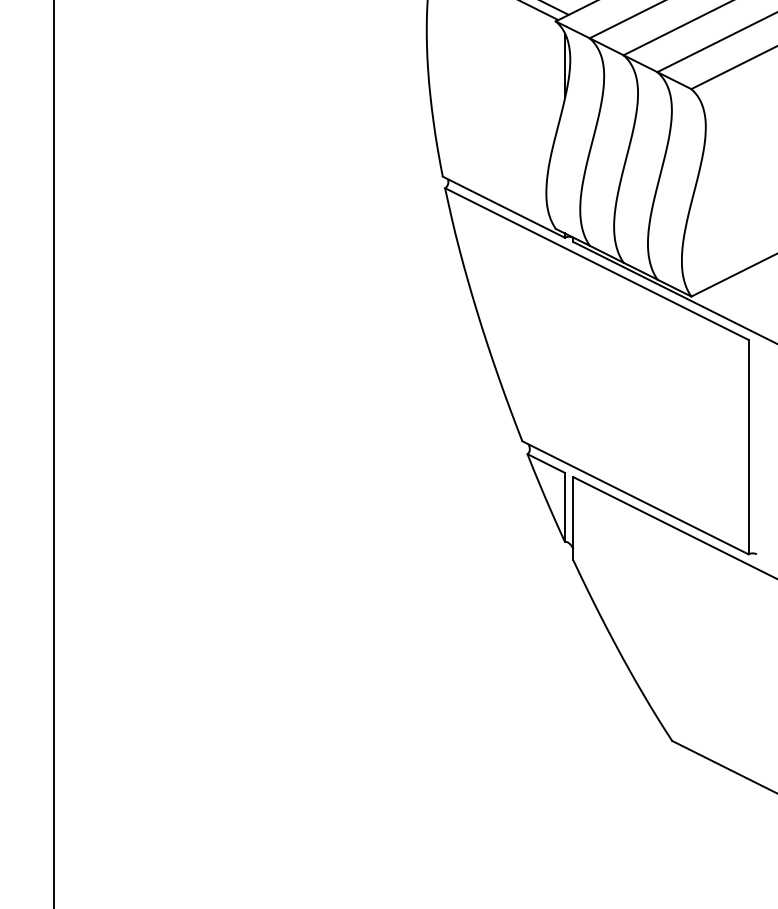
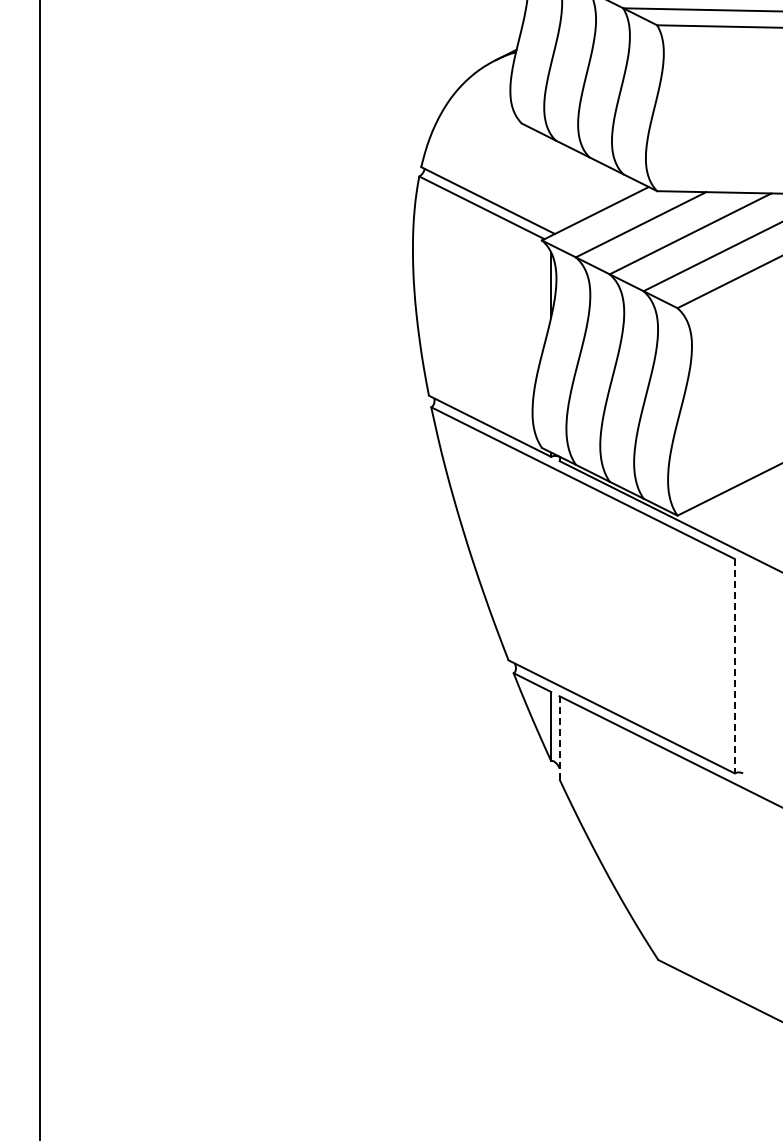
line: (748, 447) -> (734, 666), solid -> dashed
line: (573, 518) -> (559, 737), solid -> dashed

